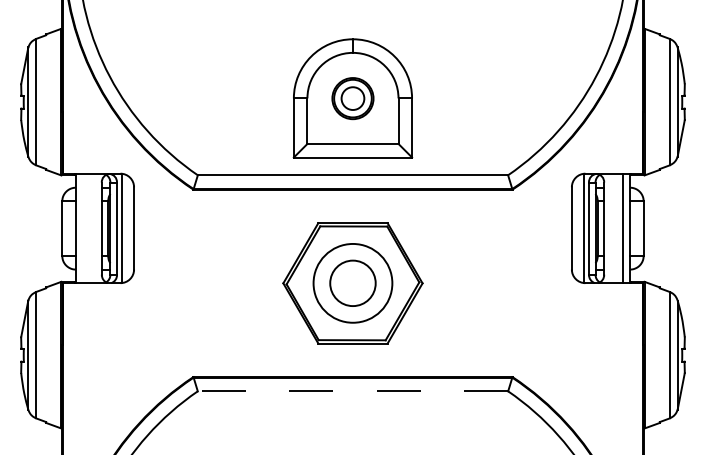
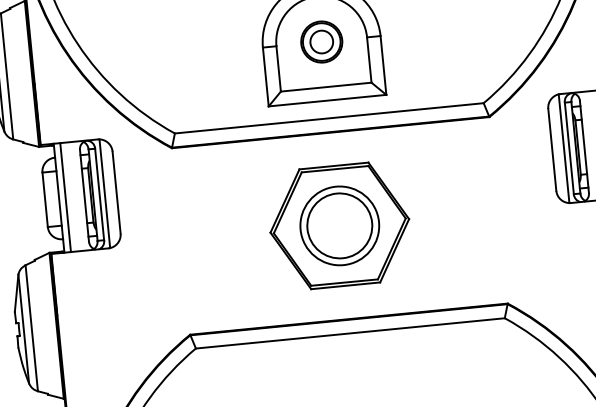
line: (82, 228) -> (65, 197), added
circle: (352, 282) -> (339, 225), size x1.43
line: (352, 391) -> (349, 333), dashed -> solid

